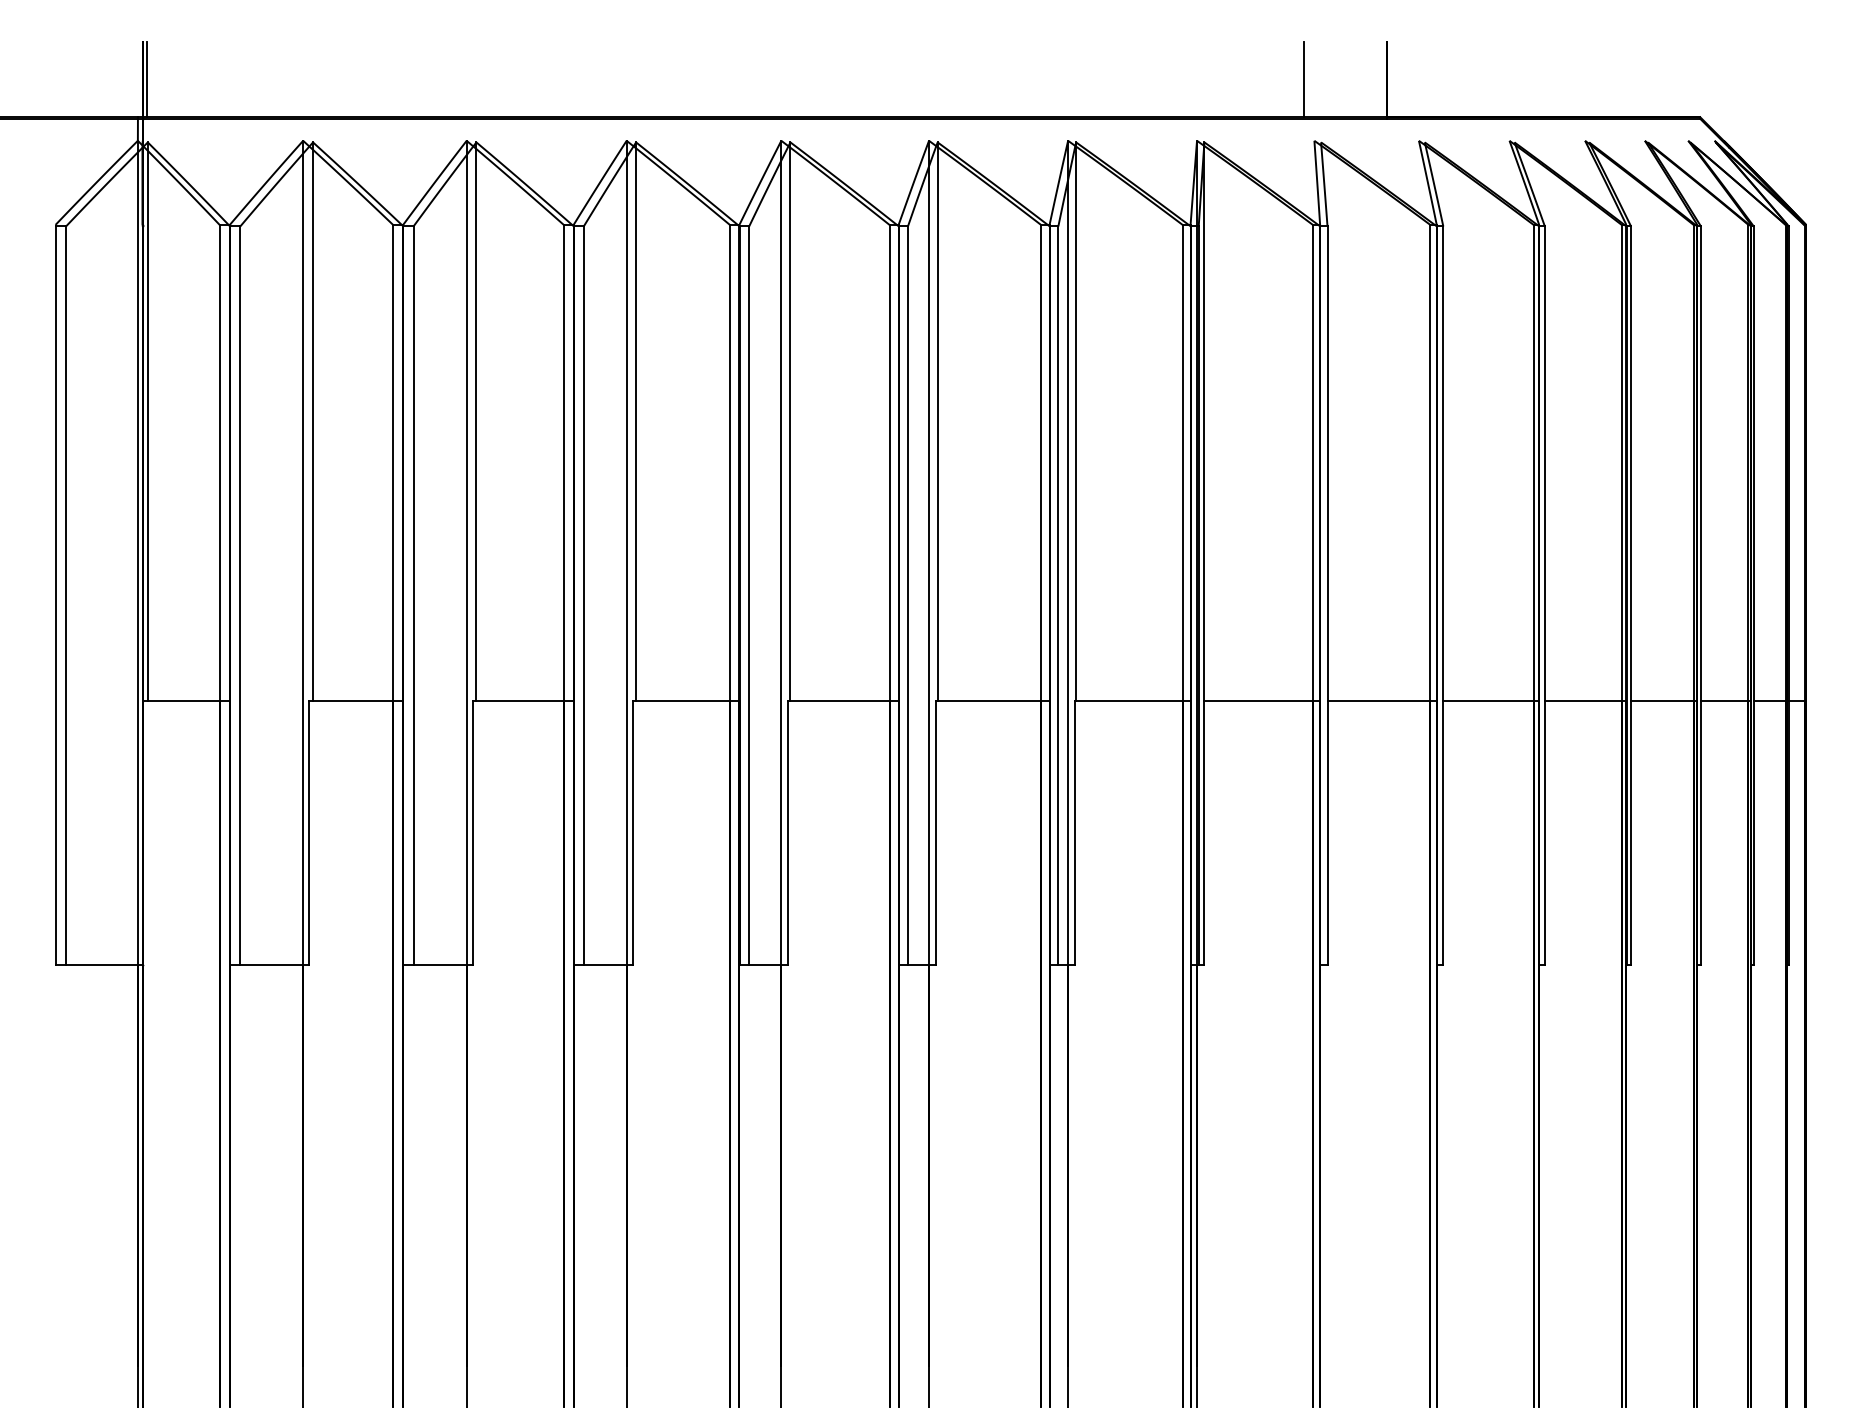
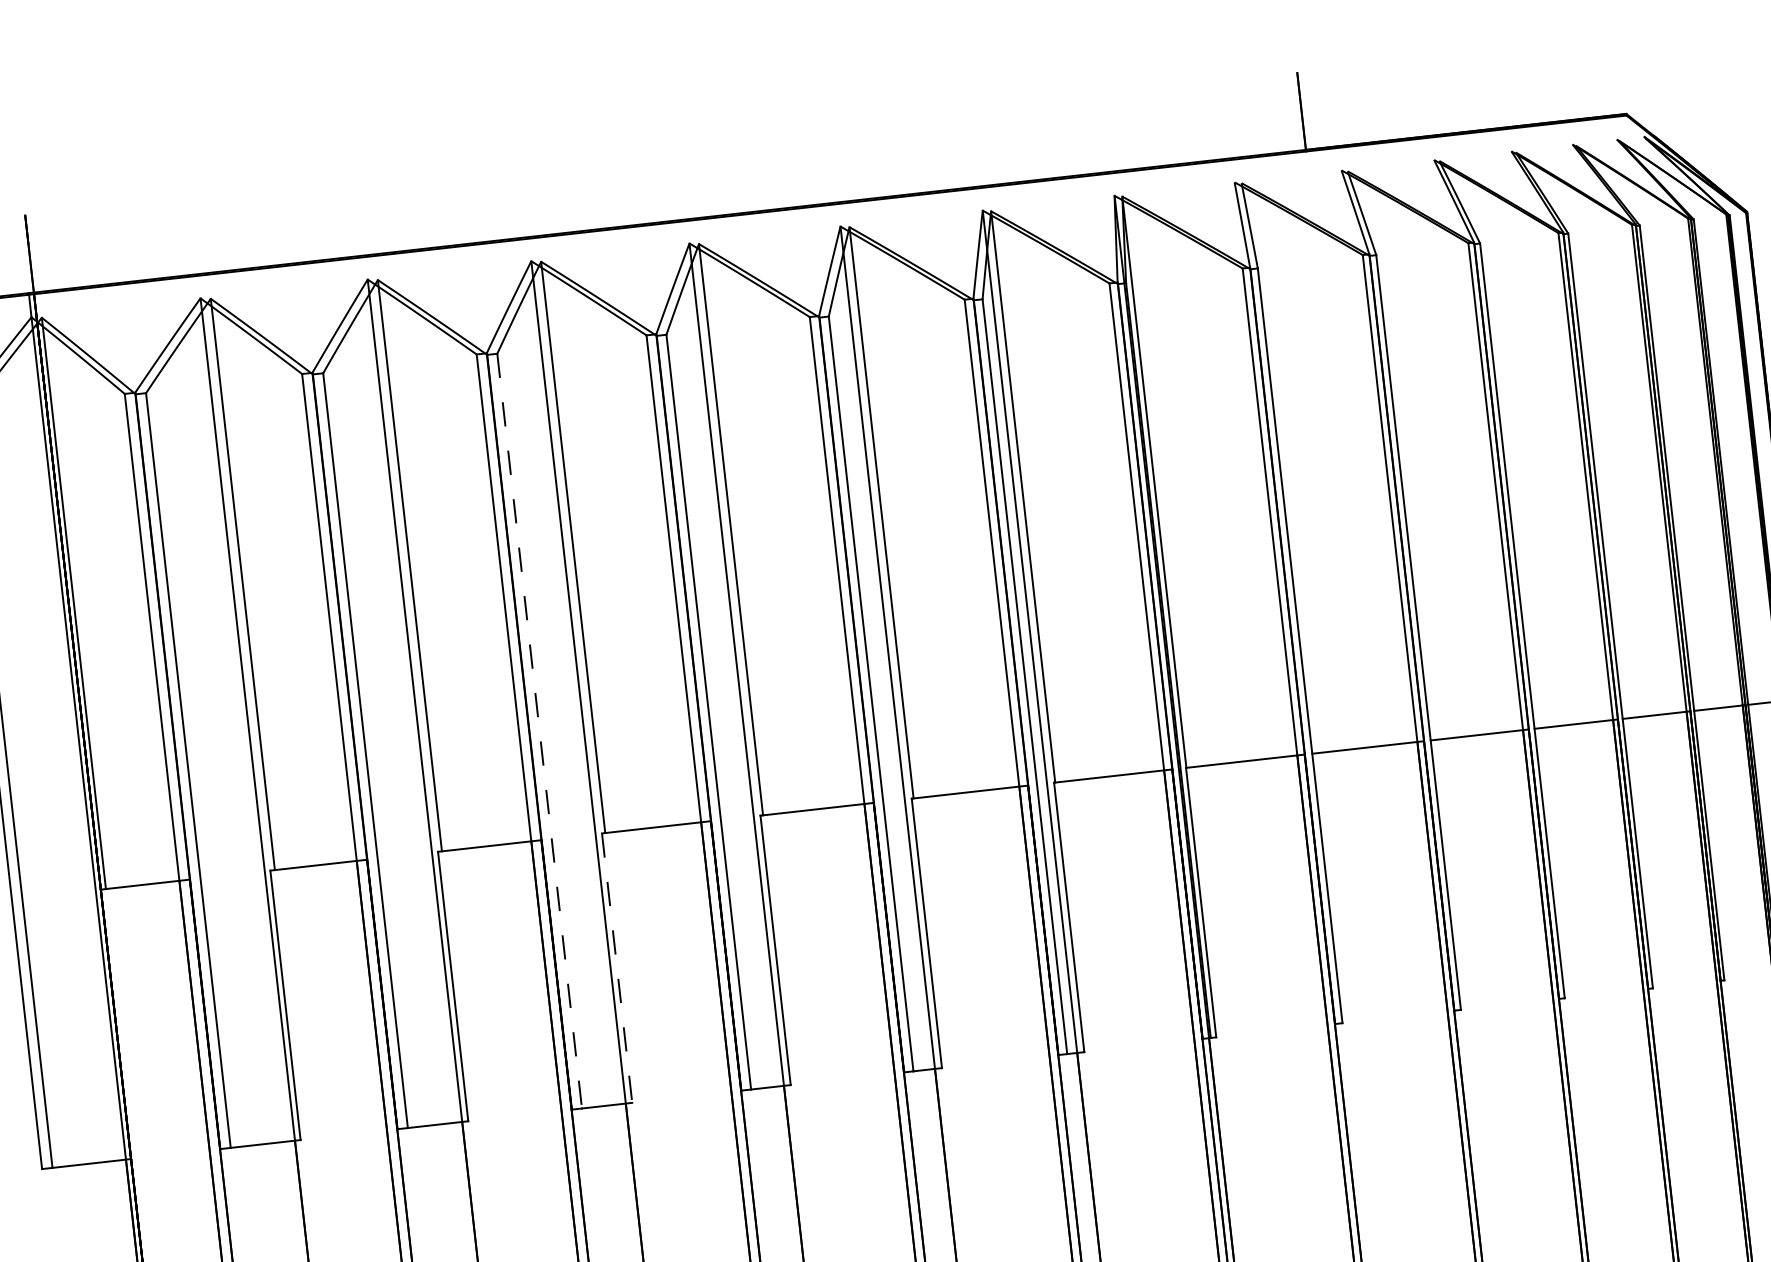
line: (146, 79) -> (33, 253), removed
line: (1303, 79) -> (1216, 120), removed
line: (583, 596) -> (539, 732), solid -> dashed
line: (632, 832) -> (616, 967), solid -> dashed

